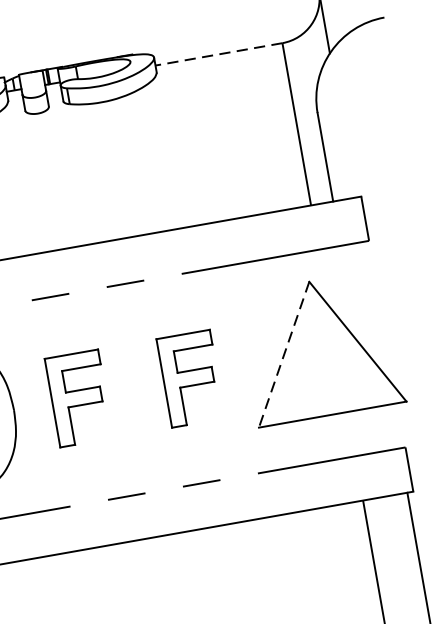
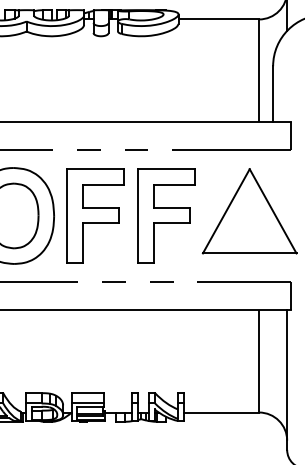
line: (218, 54) -> (218, 19), dashed -> solid
line: (284, 354) -> (226, 211), dashed -> solid
part: (190, 377) -> (166, 215), size x1.67
part: (79, 397) -> (95, 215), size x1.67

